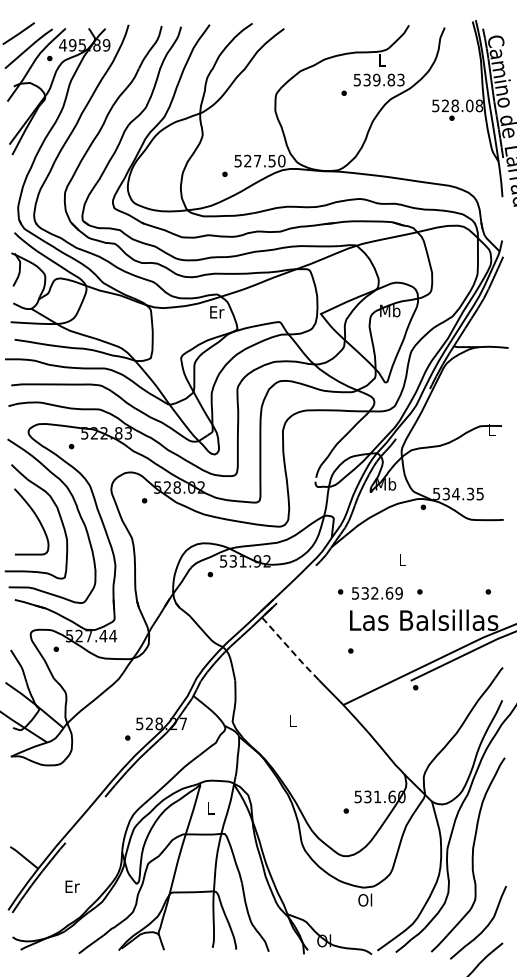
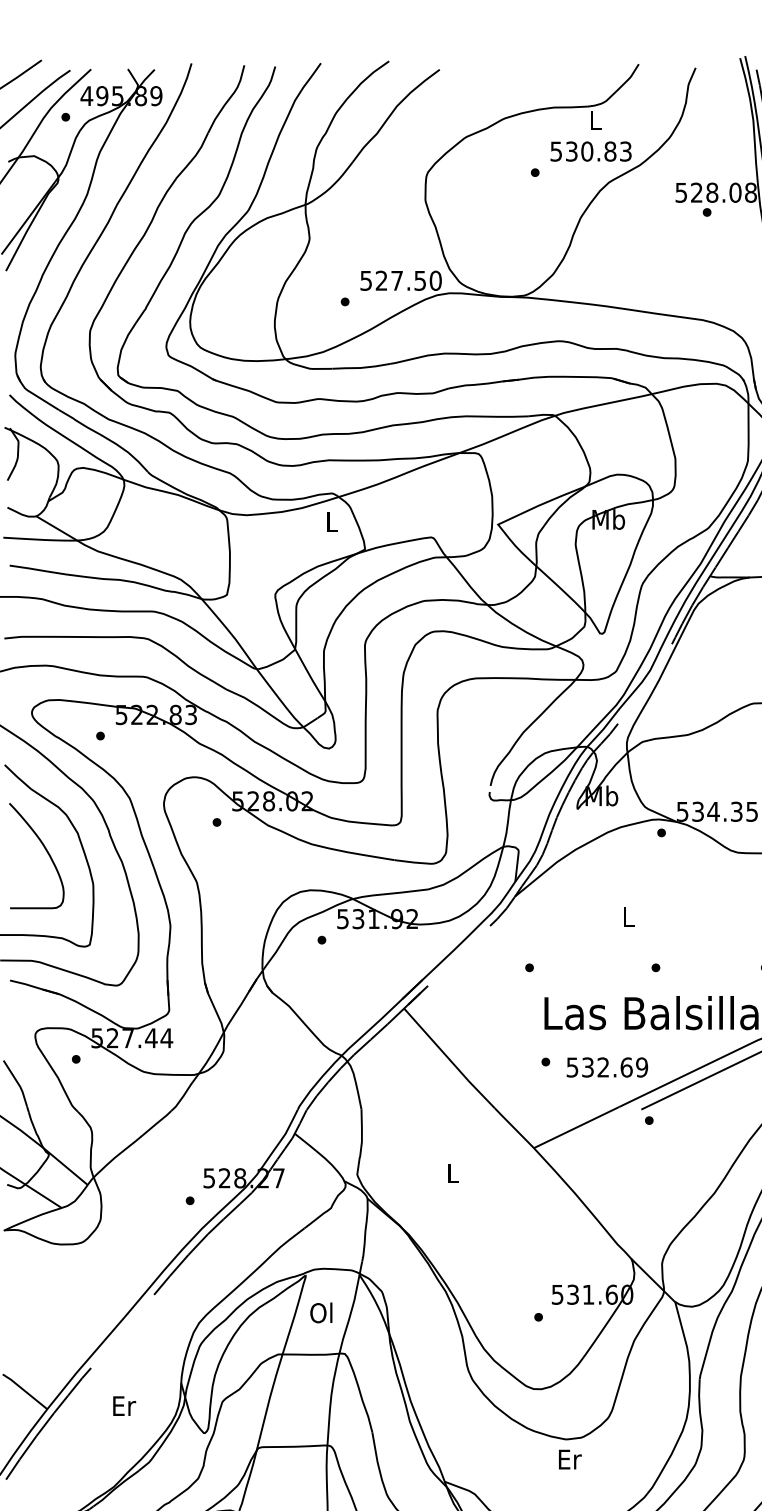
text: (376, 80) -> (586, 152), 539.83 -> 530.83
text: (217, 312) -> (333, 522), Er -> L
text: (377, 593) -> (607, 1067), moved
line: (290, 649) -> (449, 1059), dashed -> solid
text: (209, 807) -> (320, 1311), L -> Ol
text: (72, 886) -> (124, 1405), moved
text: (365, 899) -> (569, 1458), Ol -> Er

